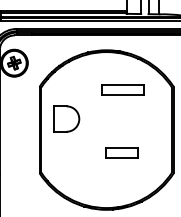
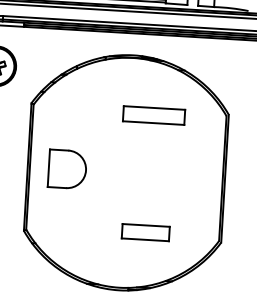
part: (66, 118) -> (67, 168), moved
part: (121, 152) -> (144, 232), moved

